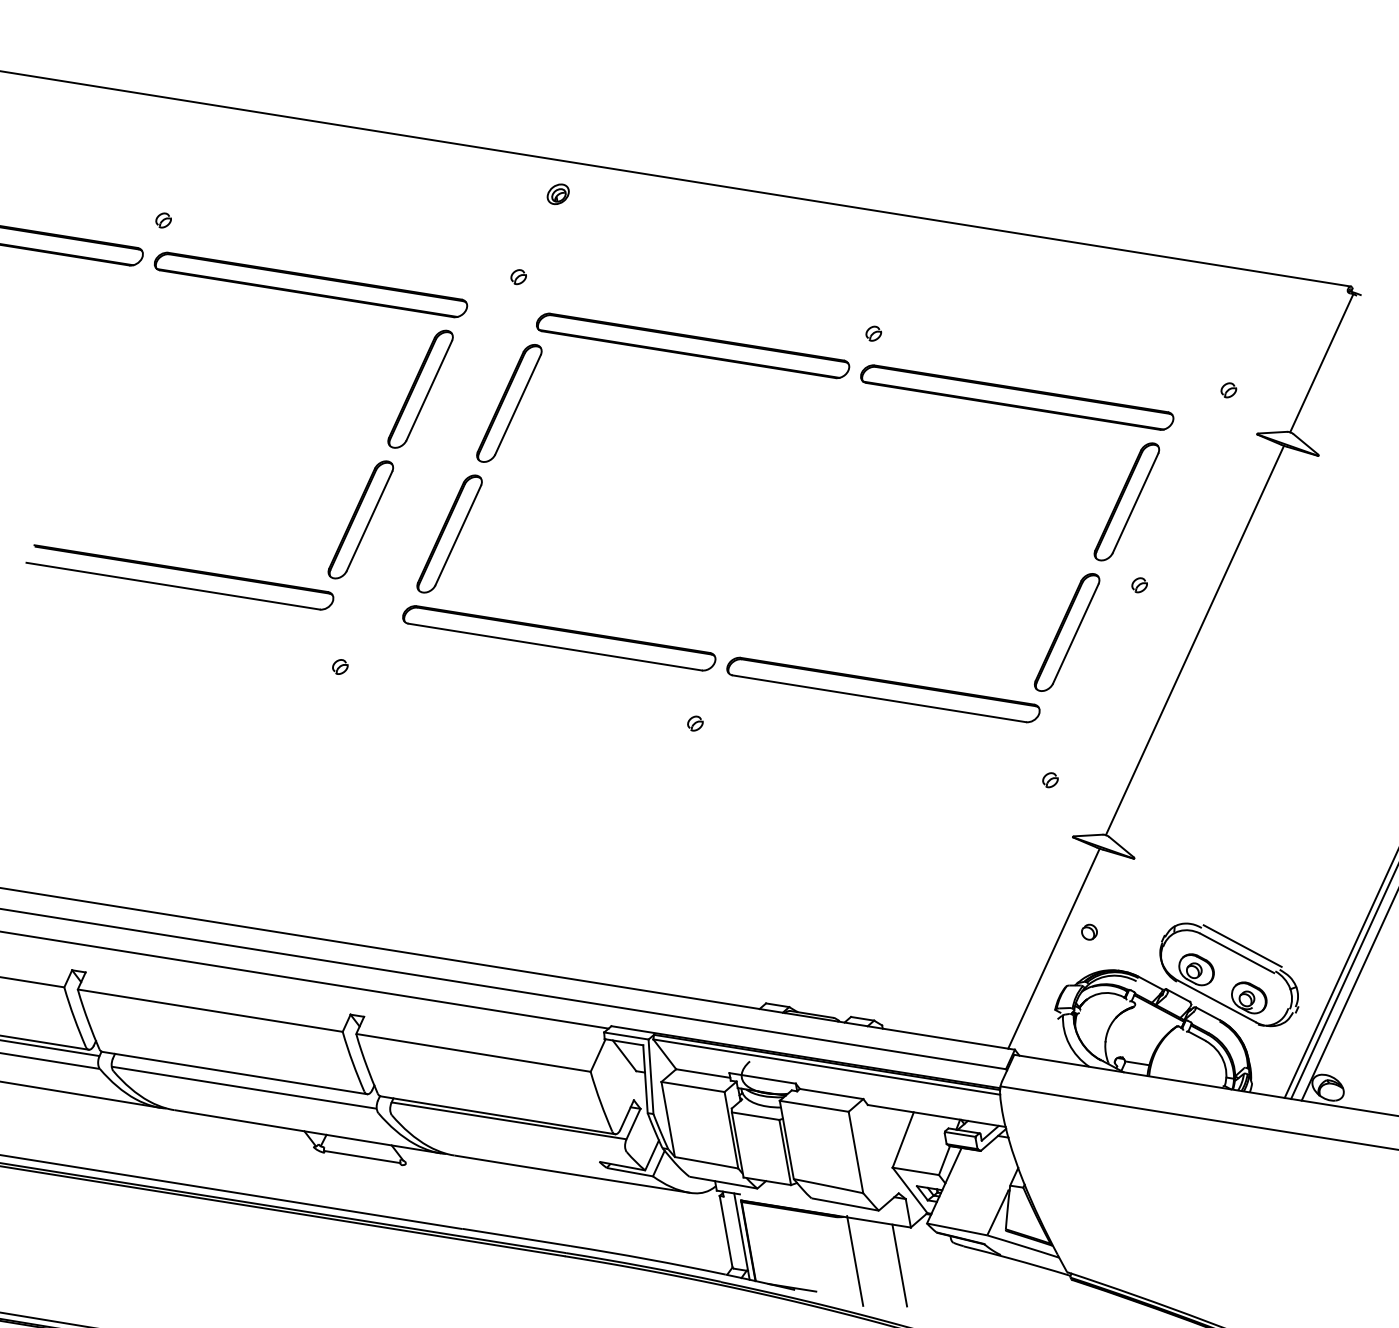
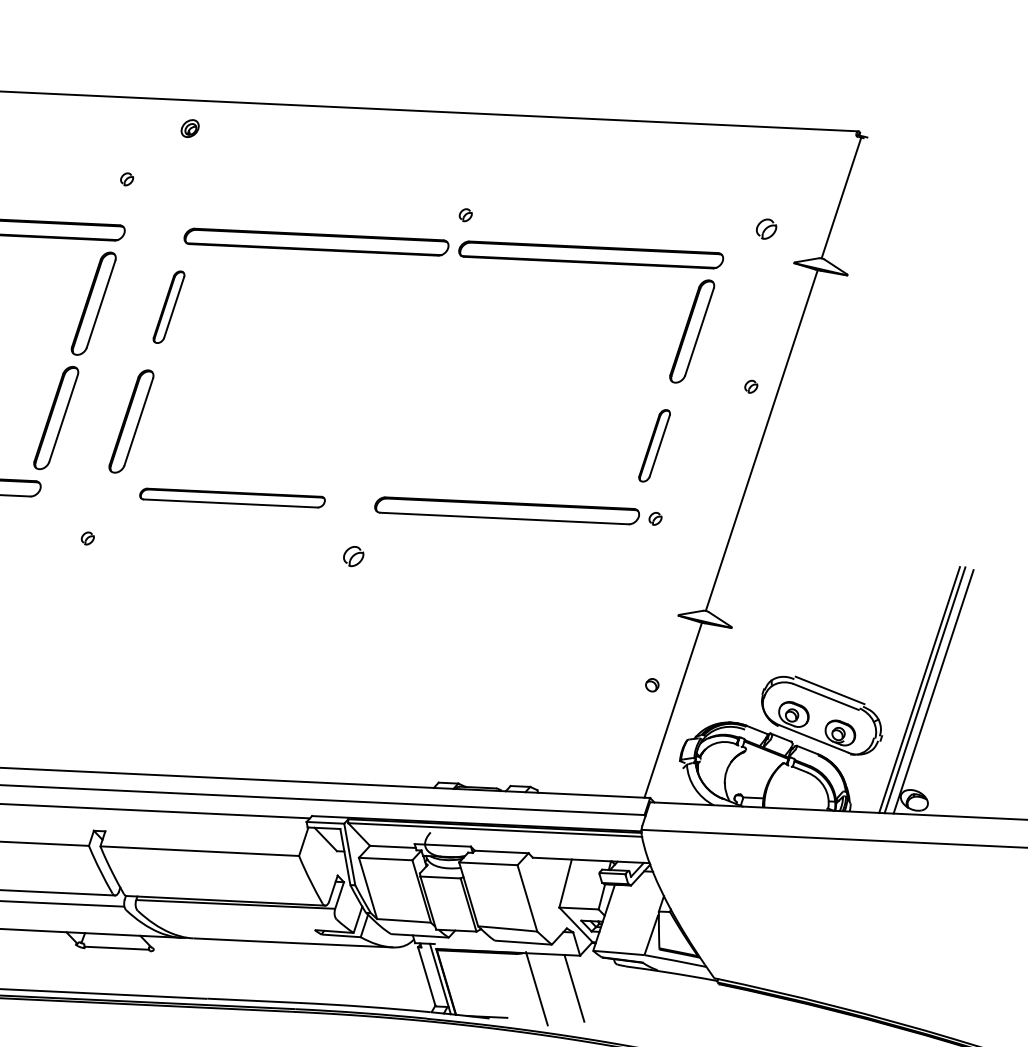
part: (518, 277) -> (126, 179), moved
part: (1228, 390) -> (766, 229), size x1.6
part: (509, 403) -> (169, 307), size x0.7
part: (1139, 585) -> (751, 386), moved
part: (1066, 632) -> (654, 445), size x0.7
part: (559, 638) -> (232, 498), size x0.7
part: (340, 666) -> (87, 538), moved
part: (695, 723) -> (353, 556), size x1.6
part: (1050, 780) -> (655, 519), moved
part: (1089, 931) -> (652, 684), moved

